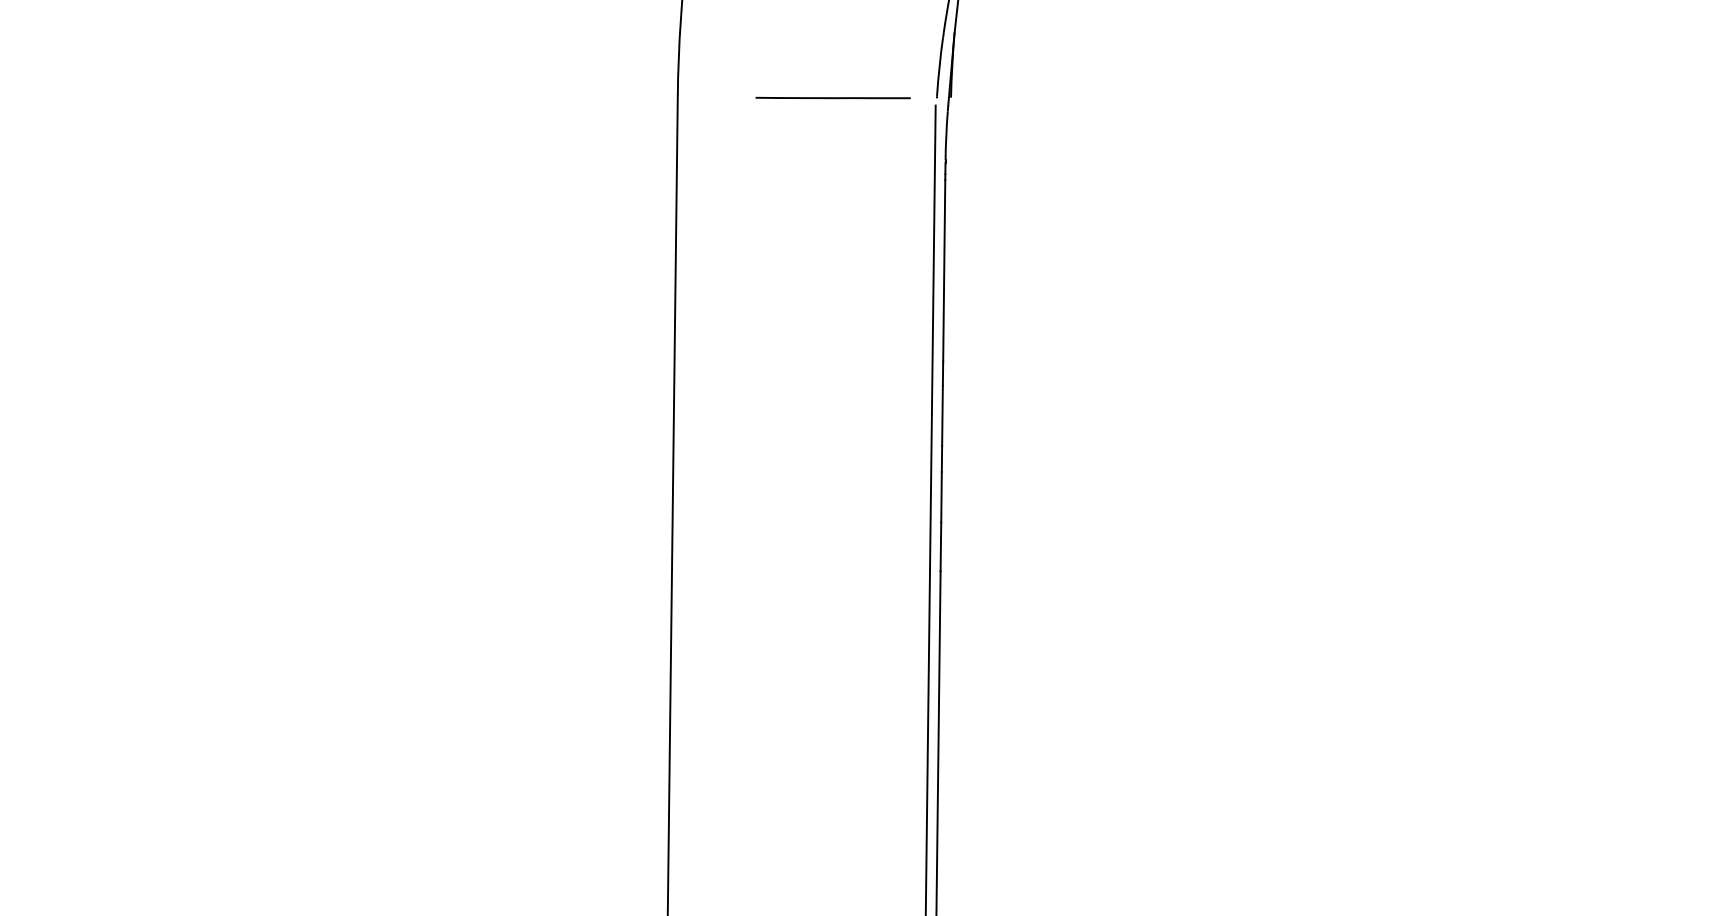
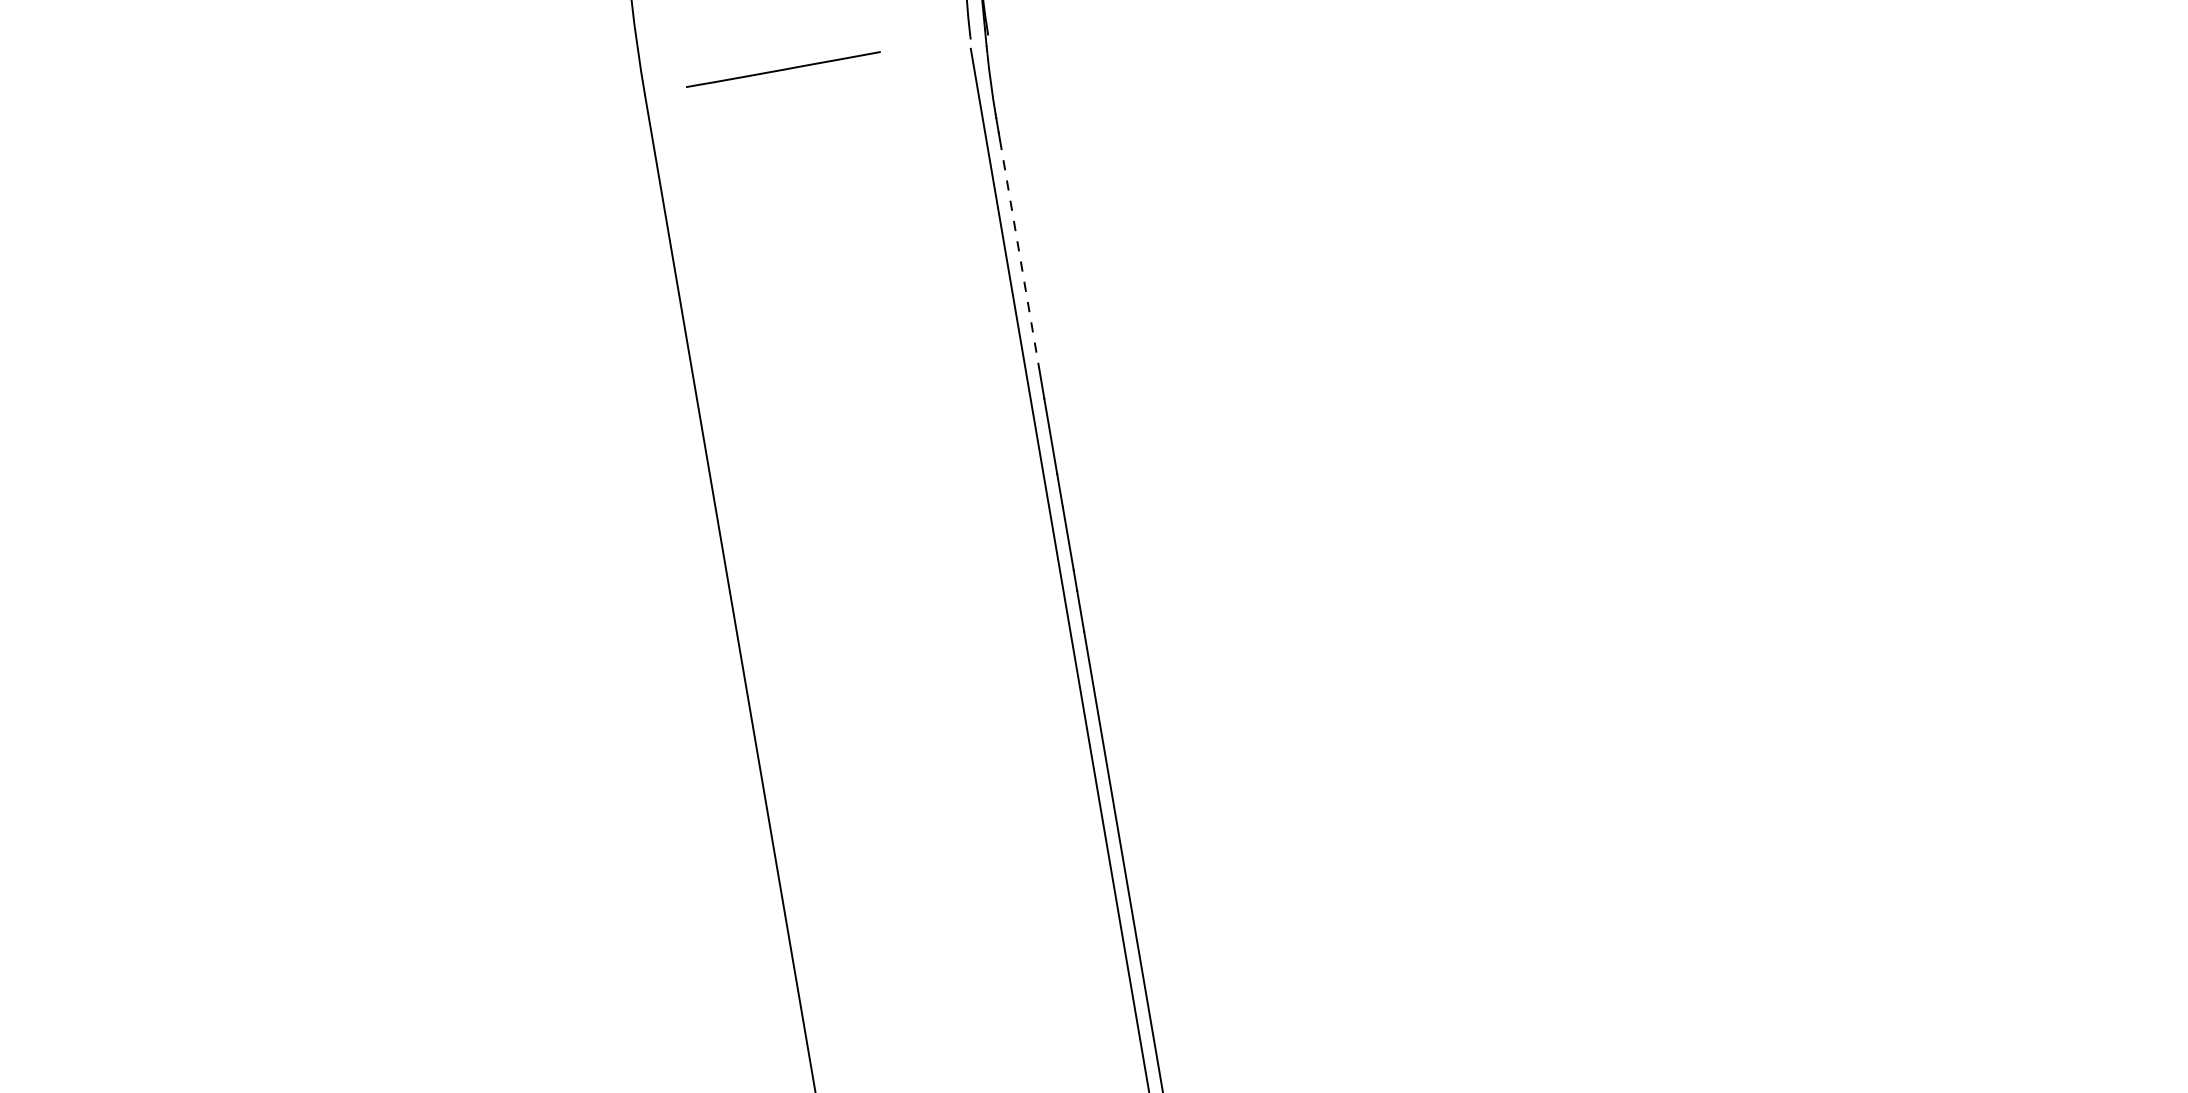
line: (832, 97) -> (782, 69), moved
line: (944, 270) -> (1019, 253), solid -> dashed

